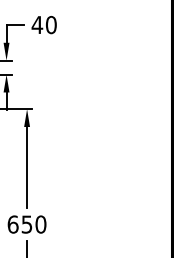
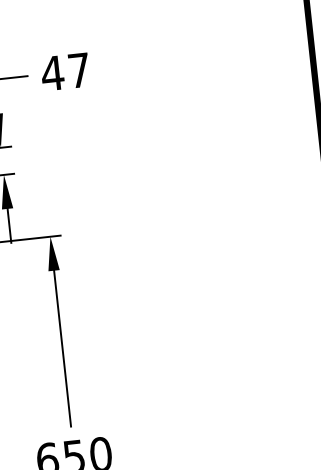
text: (50, 24) -> (77, 69), 40 -> 47

